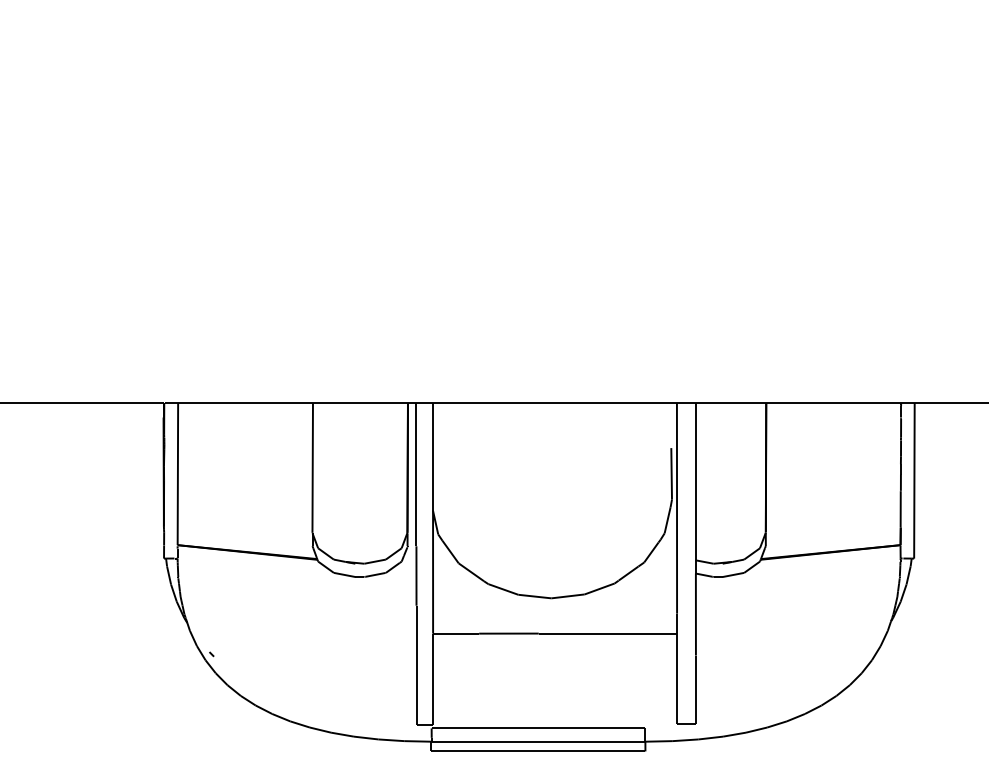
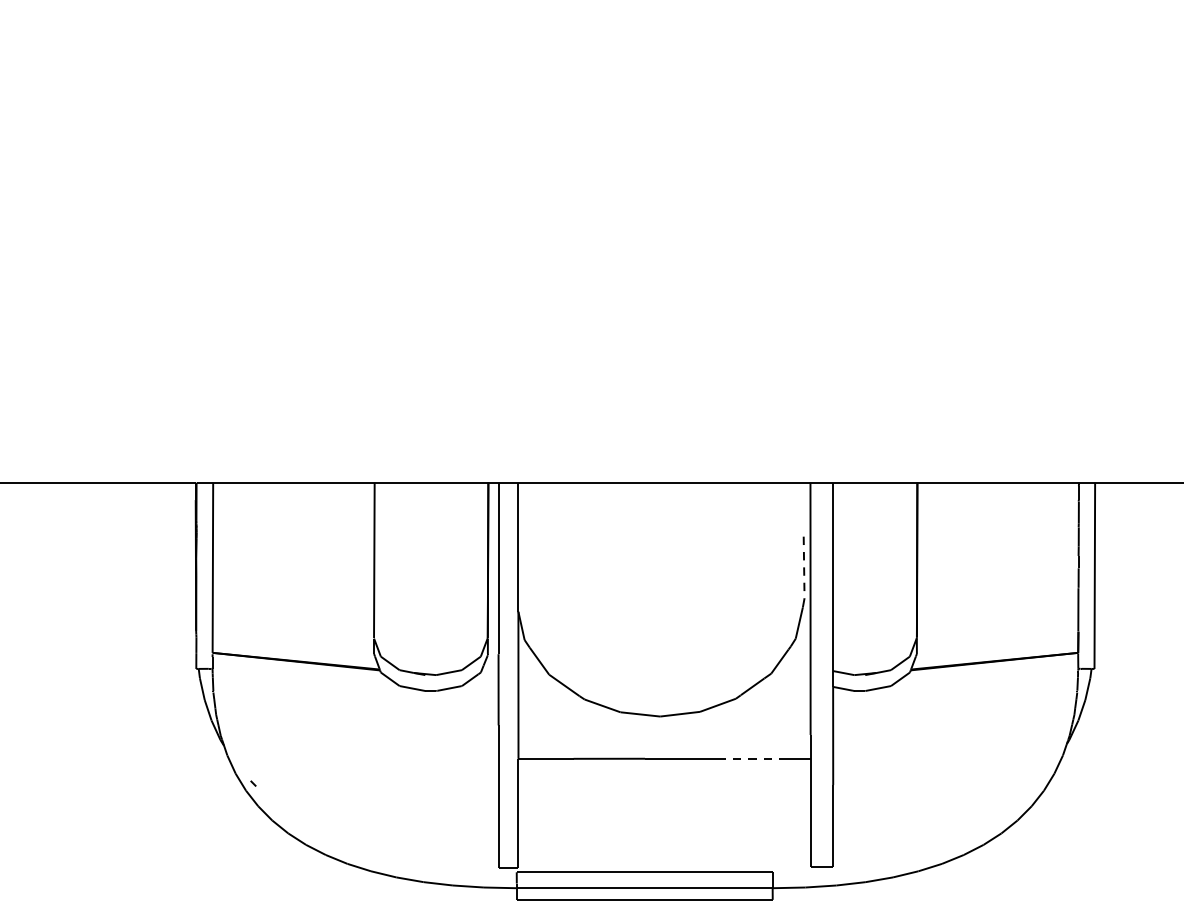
line: (671, 473) -> (803, 567), solid -> dashed
line: (629, 633) -> (753, 758), solid -> dashed

